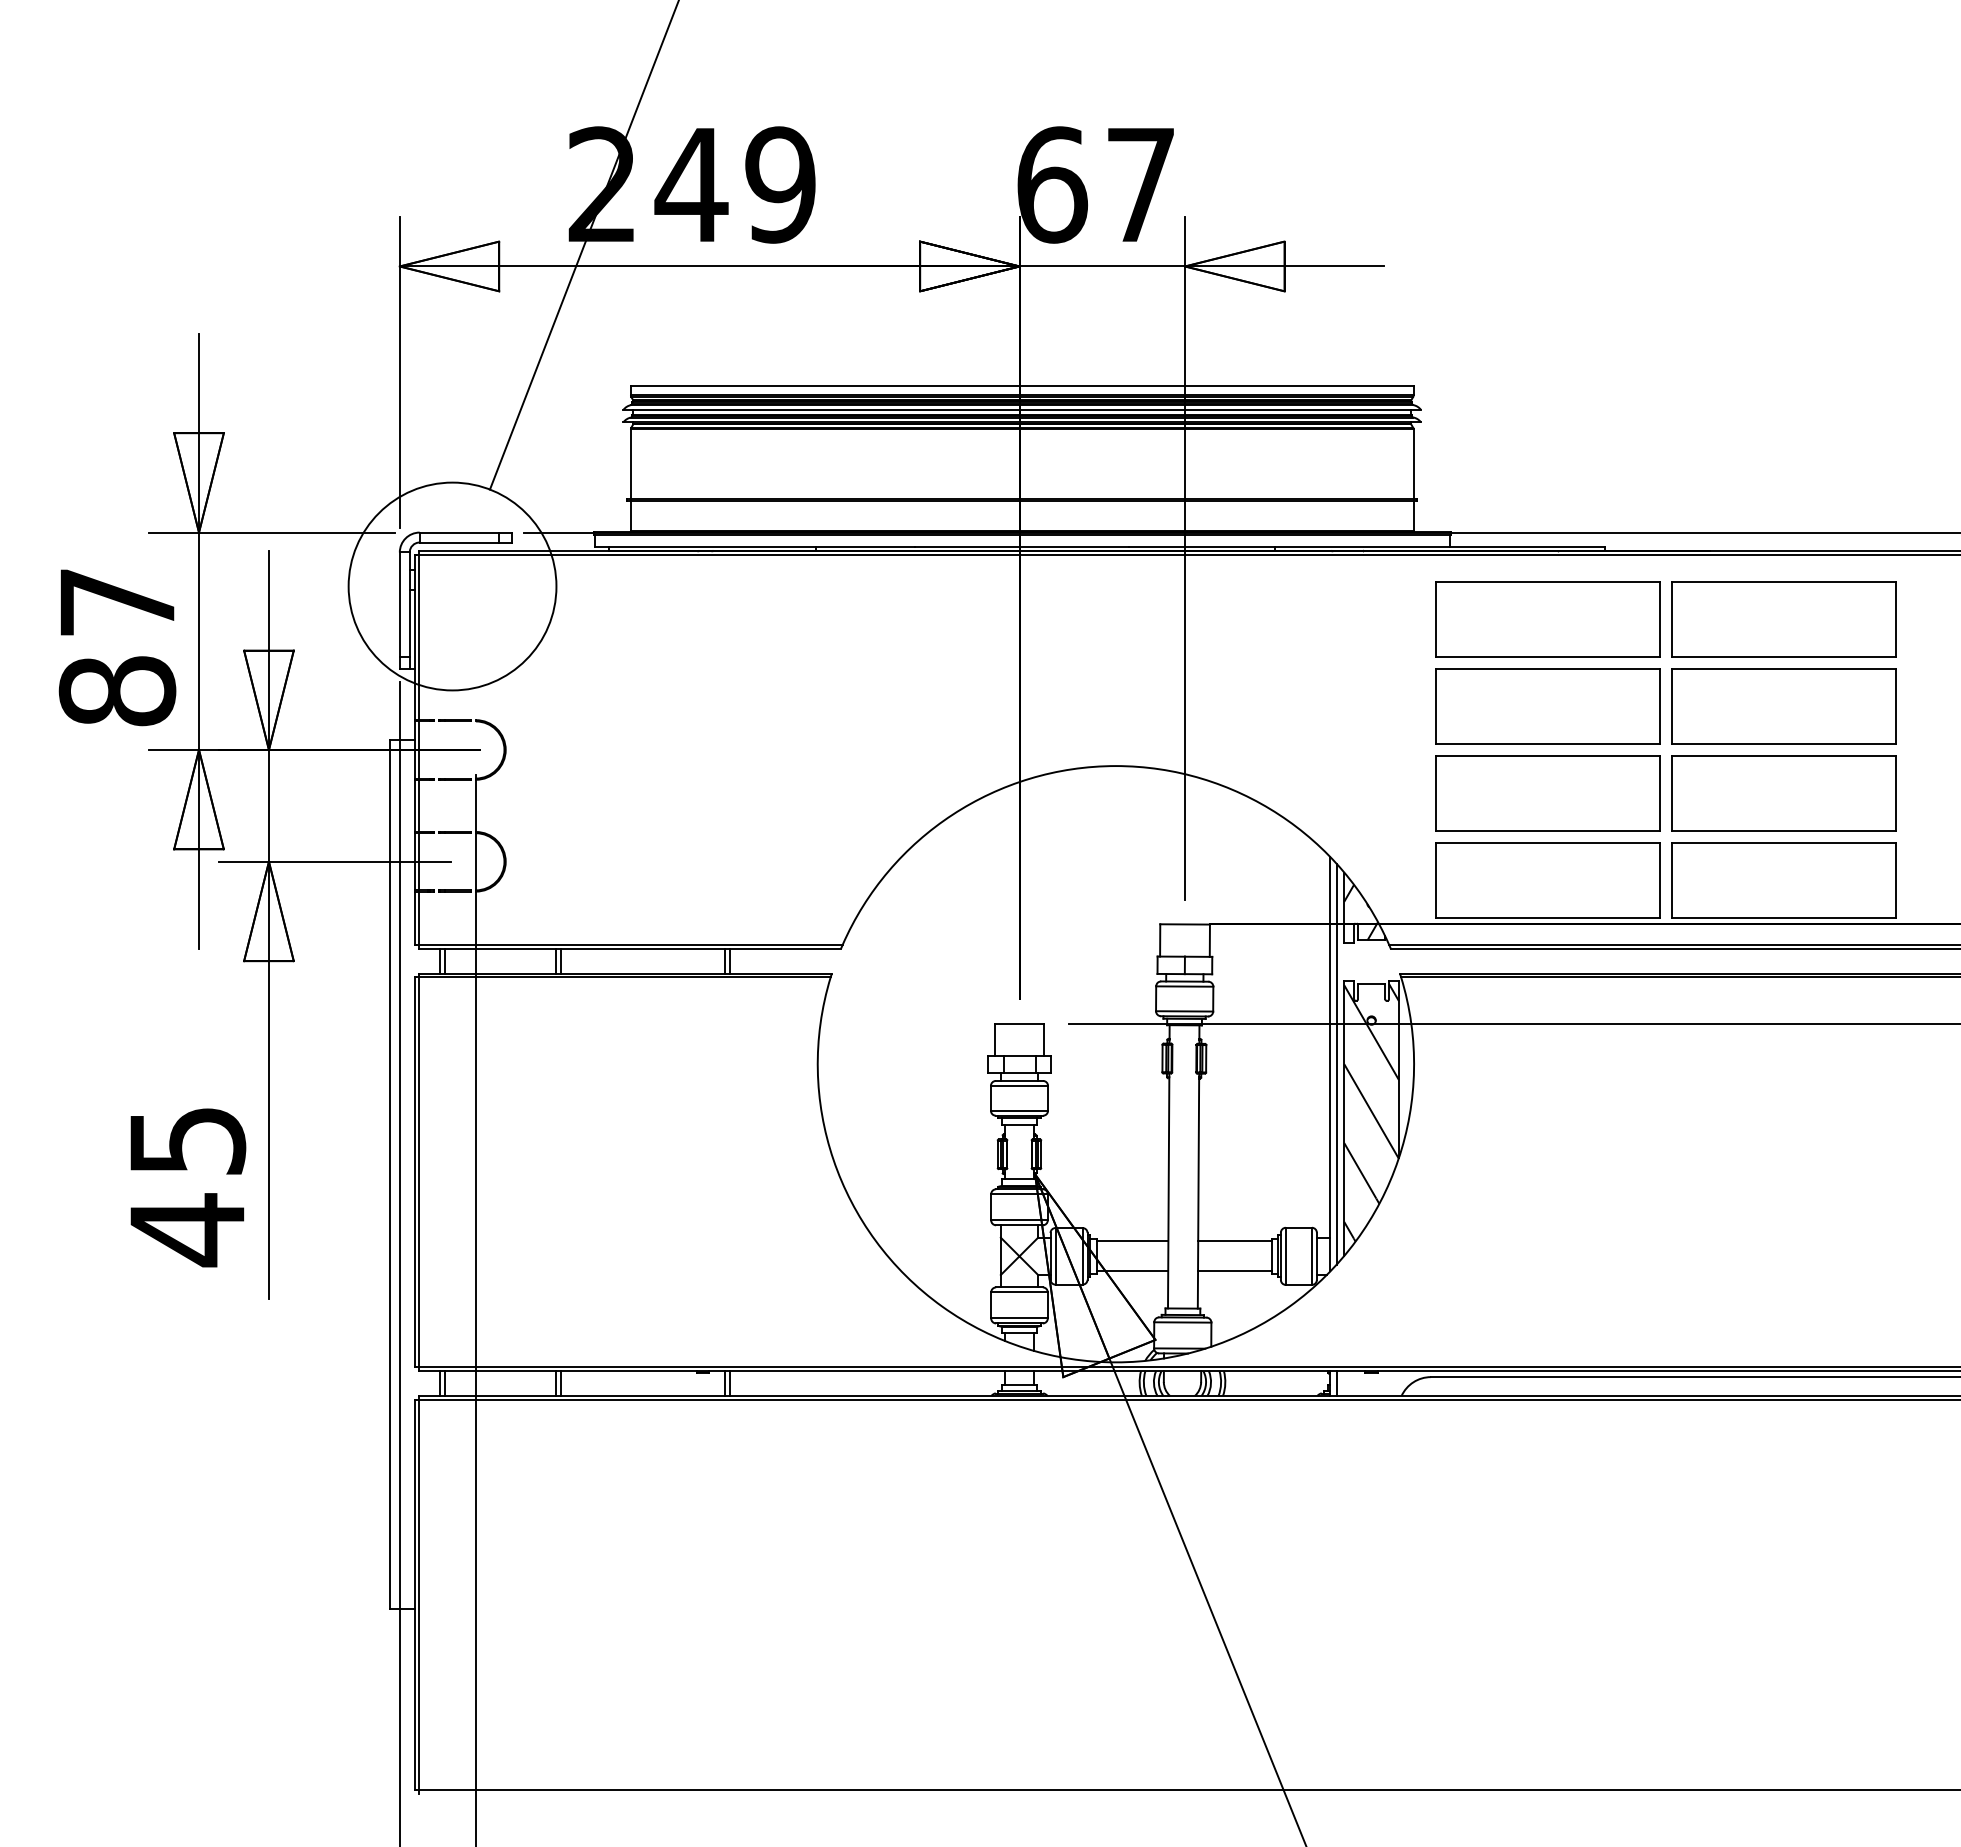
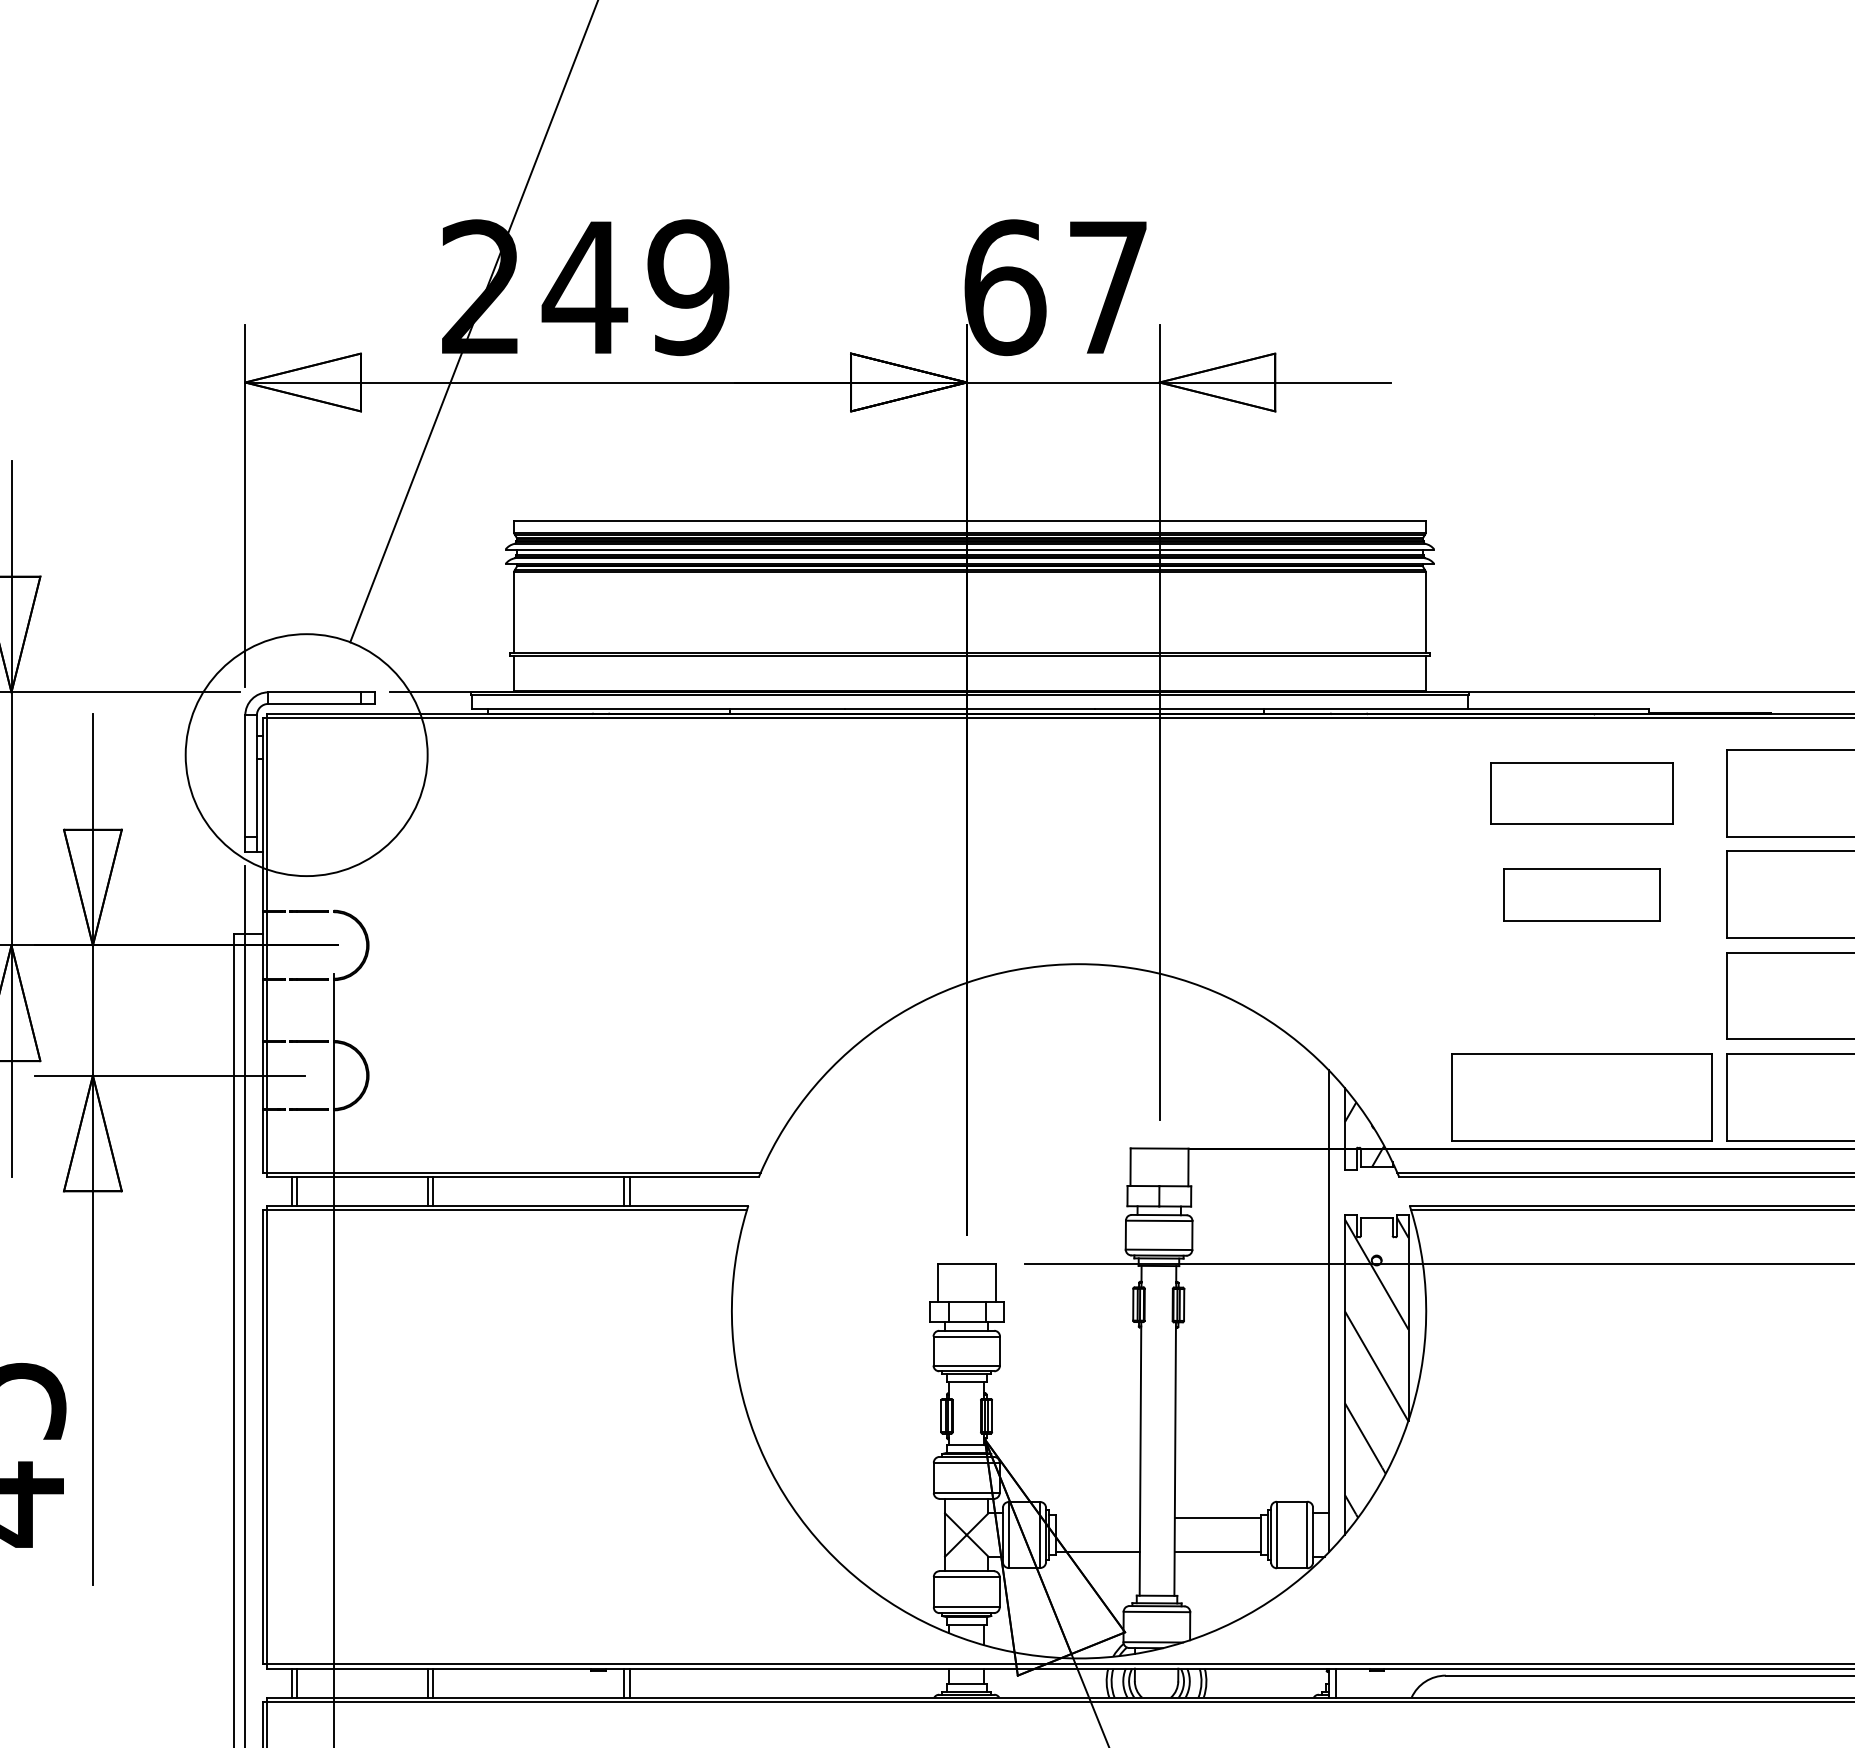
part: (1547, 619) -> (1581, 793), size x0.7
part: (1547, 706) -> (1581, 894), size x0.6
part: (1547, 793) -> (1581, 996), removed
line: (1336, 1063) -> (1335, 1310), removed
line: (1132, 1241) -> (1098, 1517), removed

